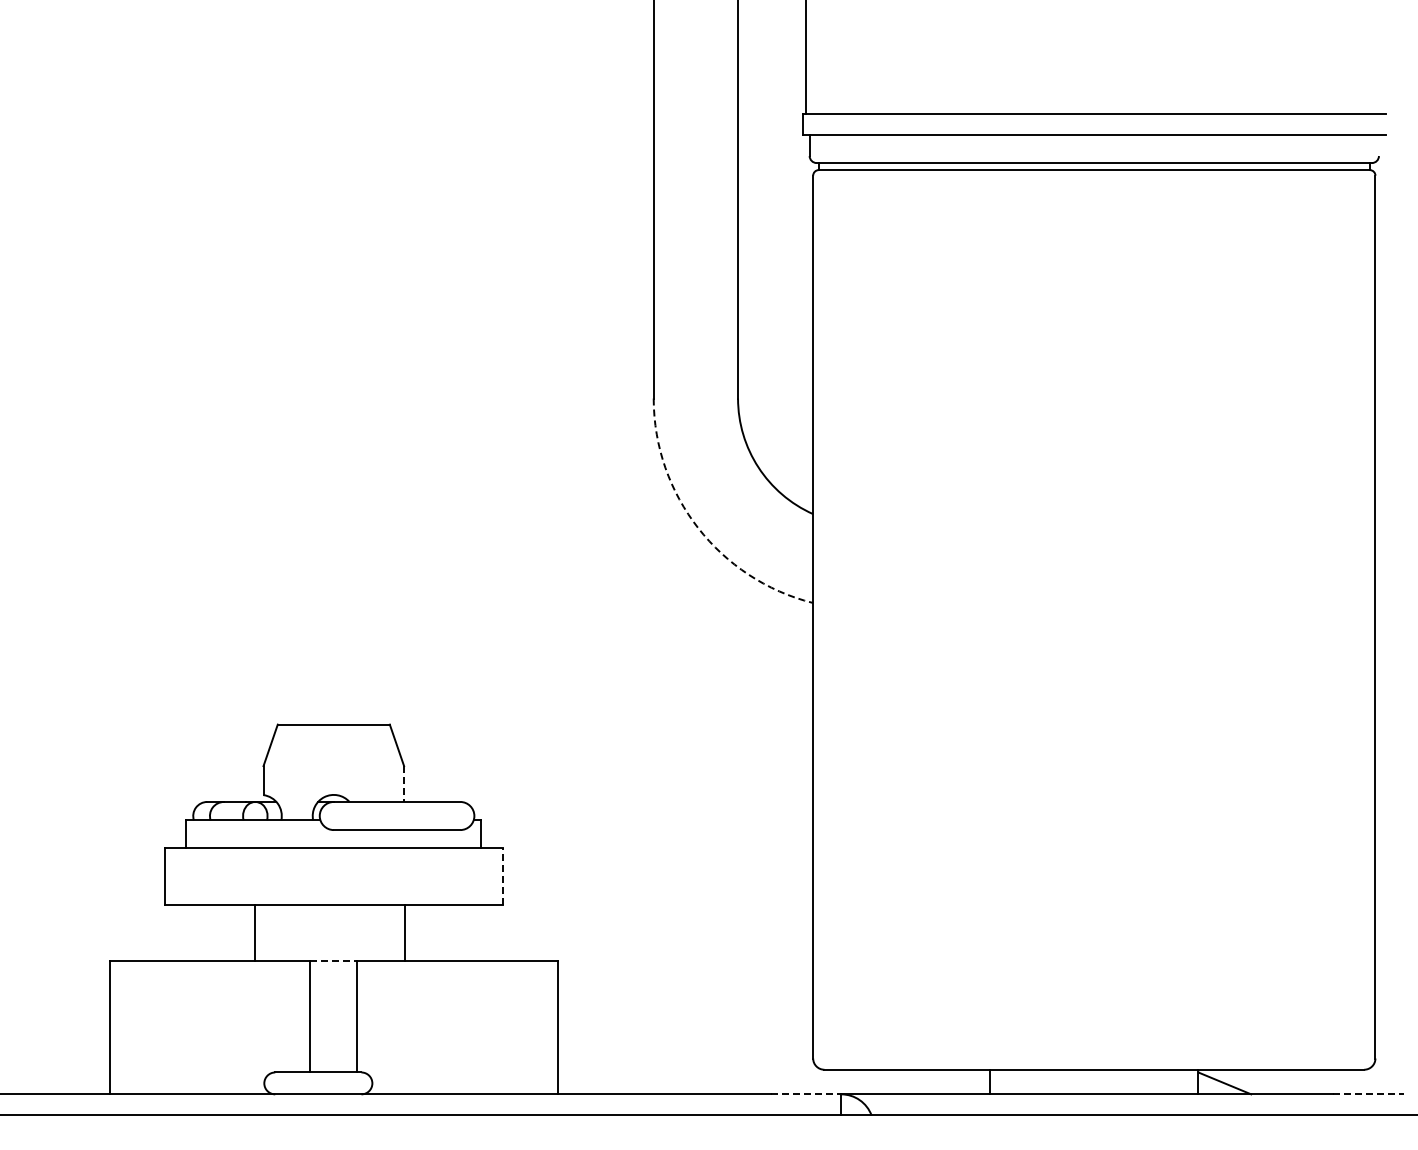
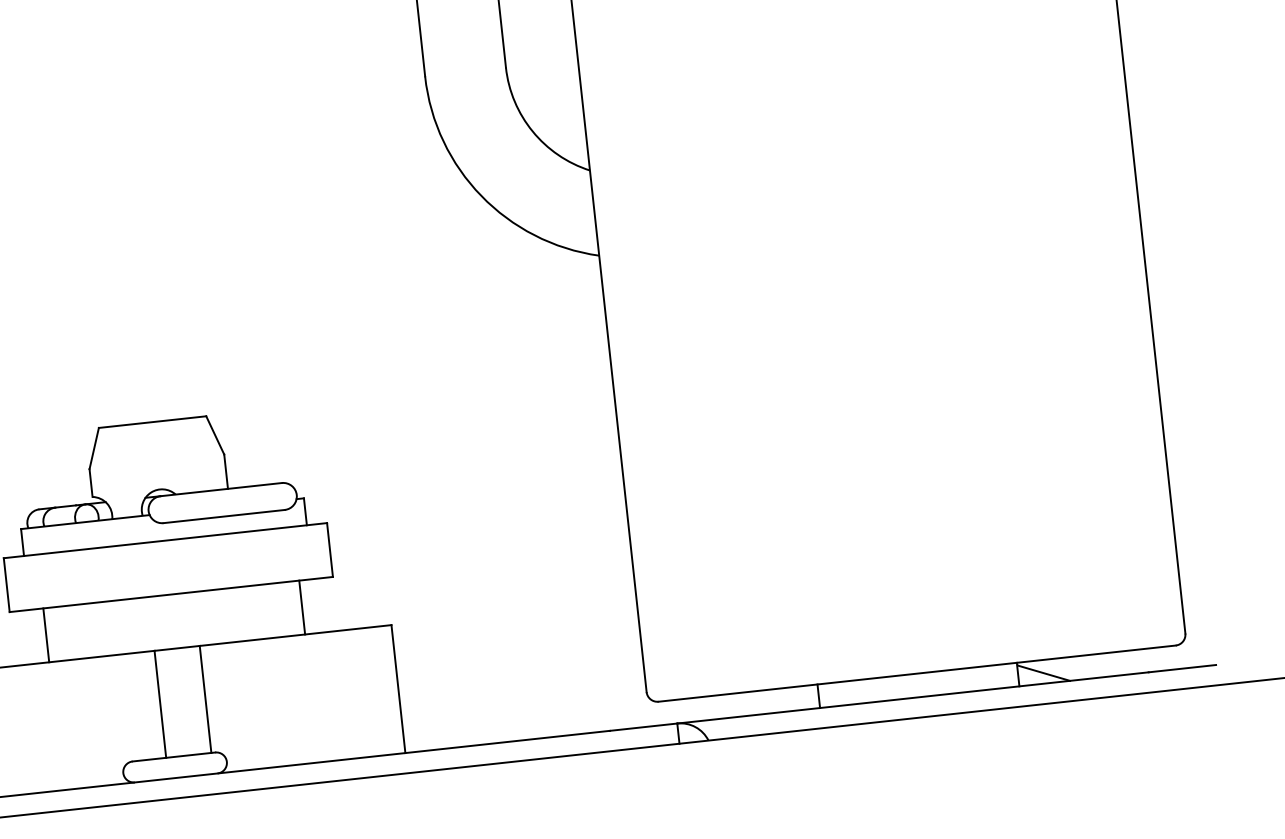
arc: (698, 528) -> (481, 196), dashed -> solid
line: (404, 784) -> (226, 472), dashed -> solid
line: (502, 875) -> (329, 549), dashed -> solid
line: (255, 932) -> (46, 635), moved
line: (405, 932) -> (302, 607), moved
line: (333, 960) -> (176, 648), dashed -> solid
line: (806, 1094) -> (643, 727), dashed -> solid
line: (1368, 1094) -> (1182, 668), dashed -> solid

